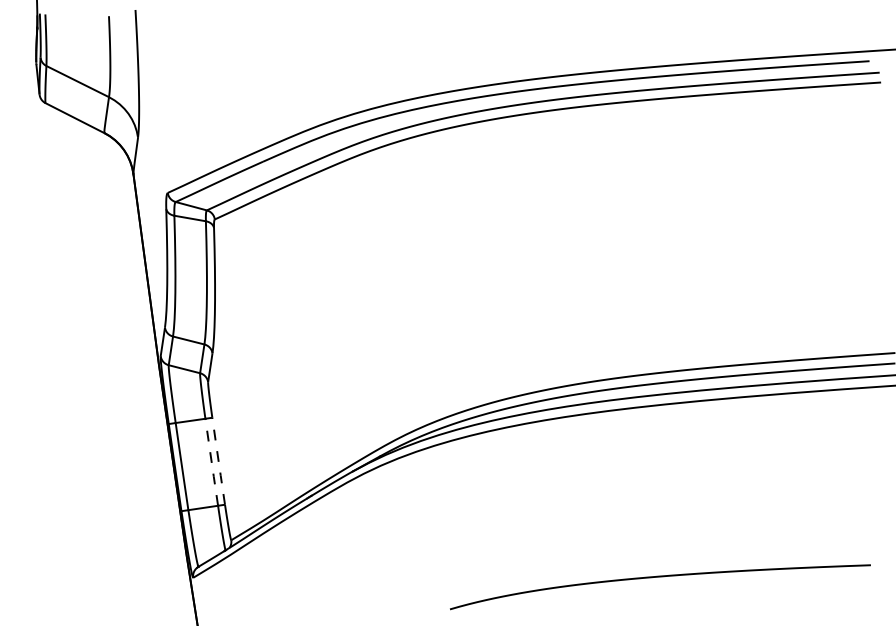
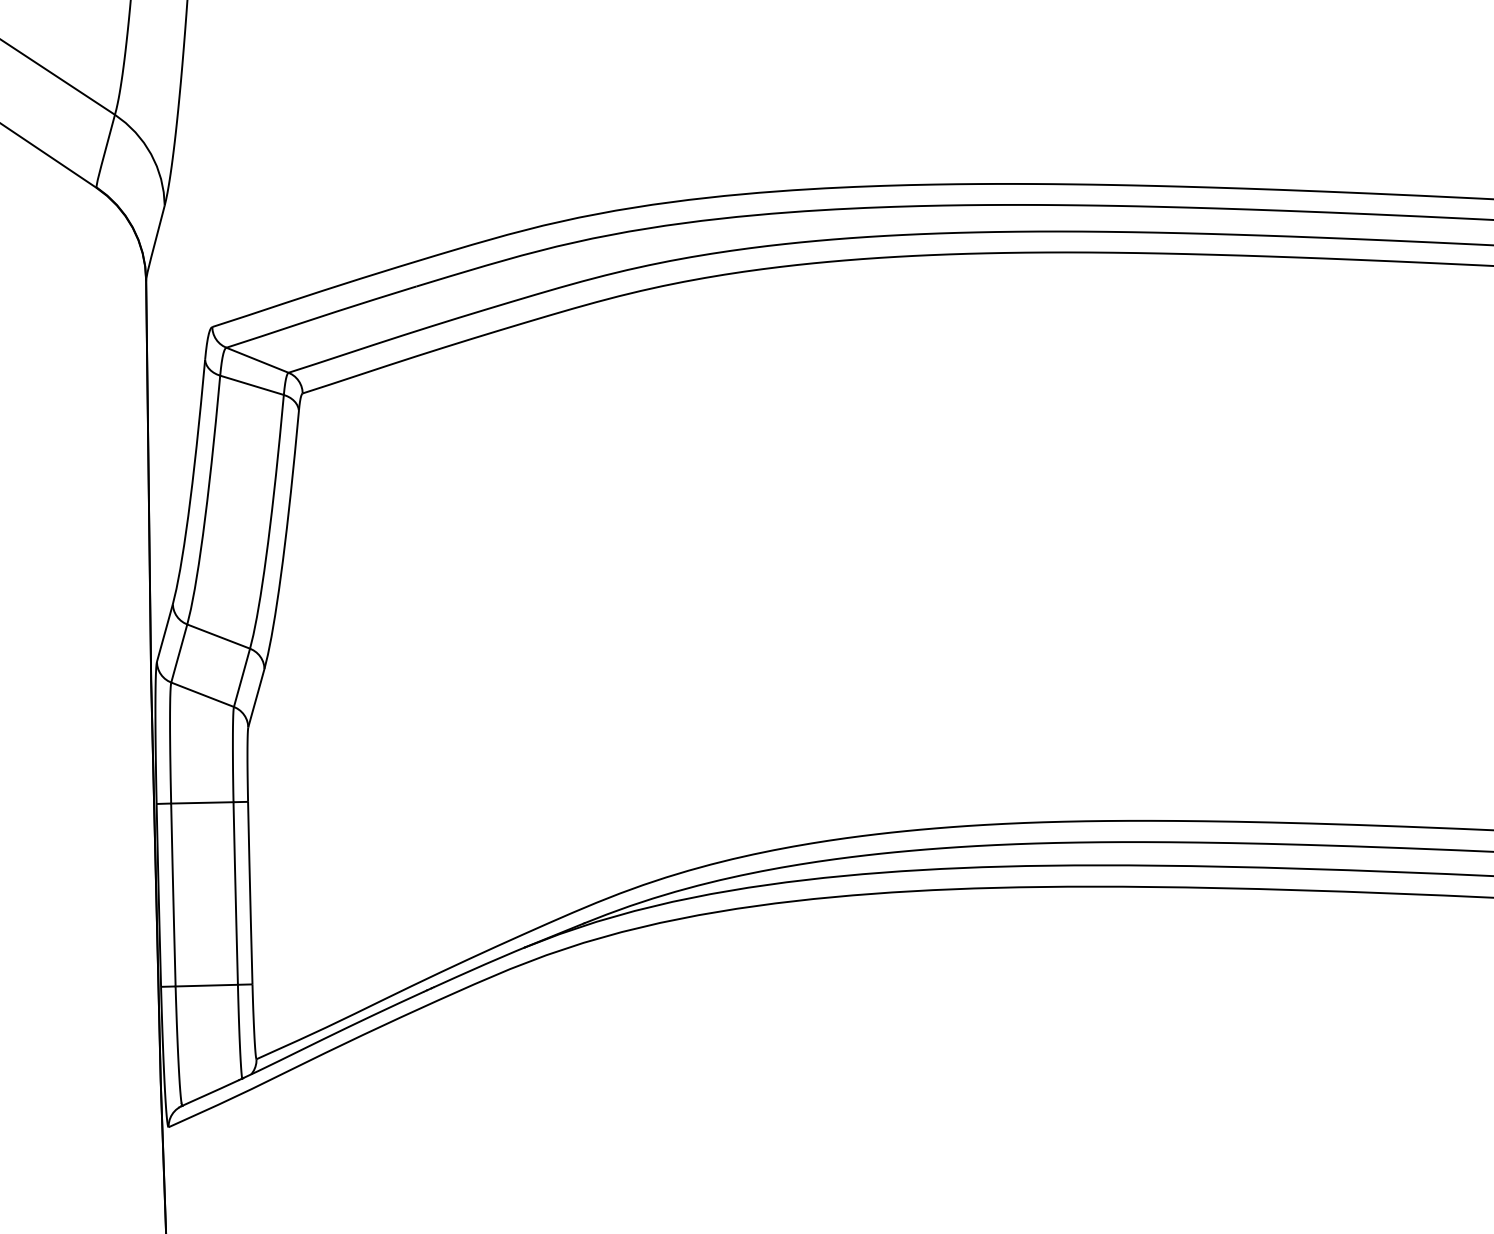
line: (218, 461) -> (249, 893), dashed -> solid
line: (211, 462) -> (235, 893), dashed -> solid

